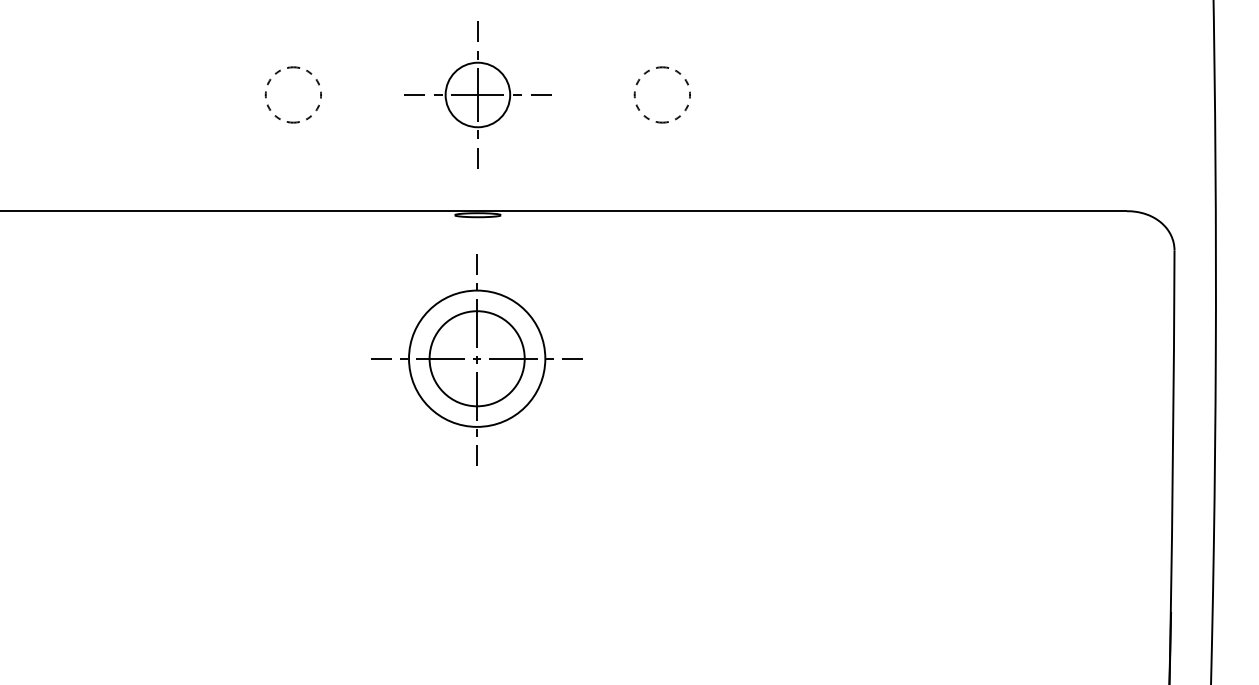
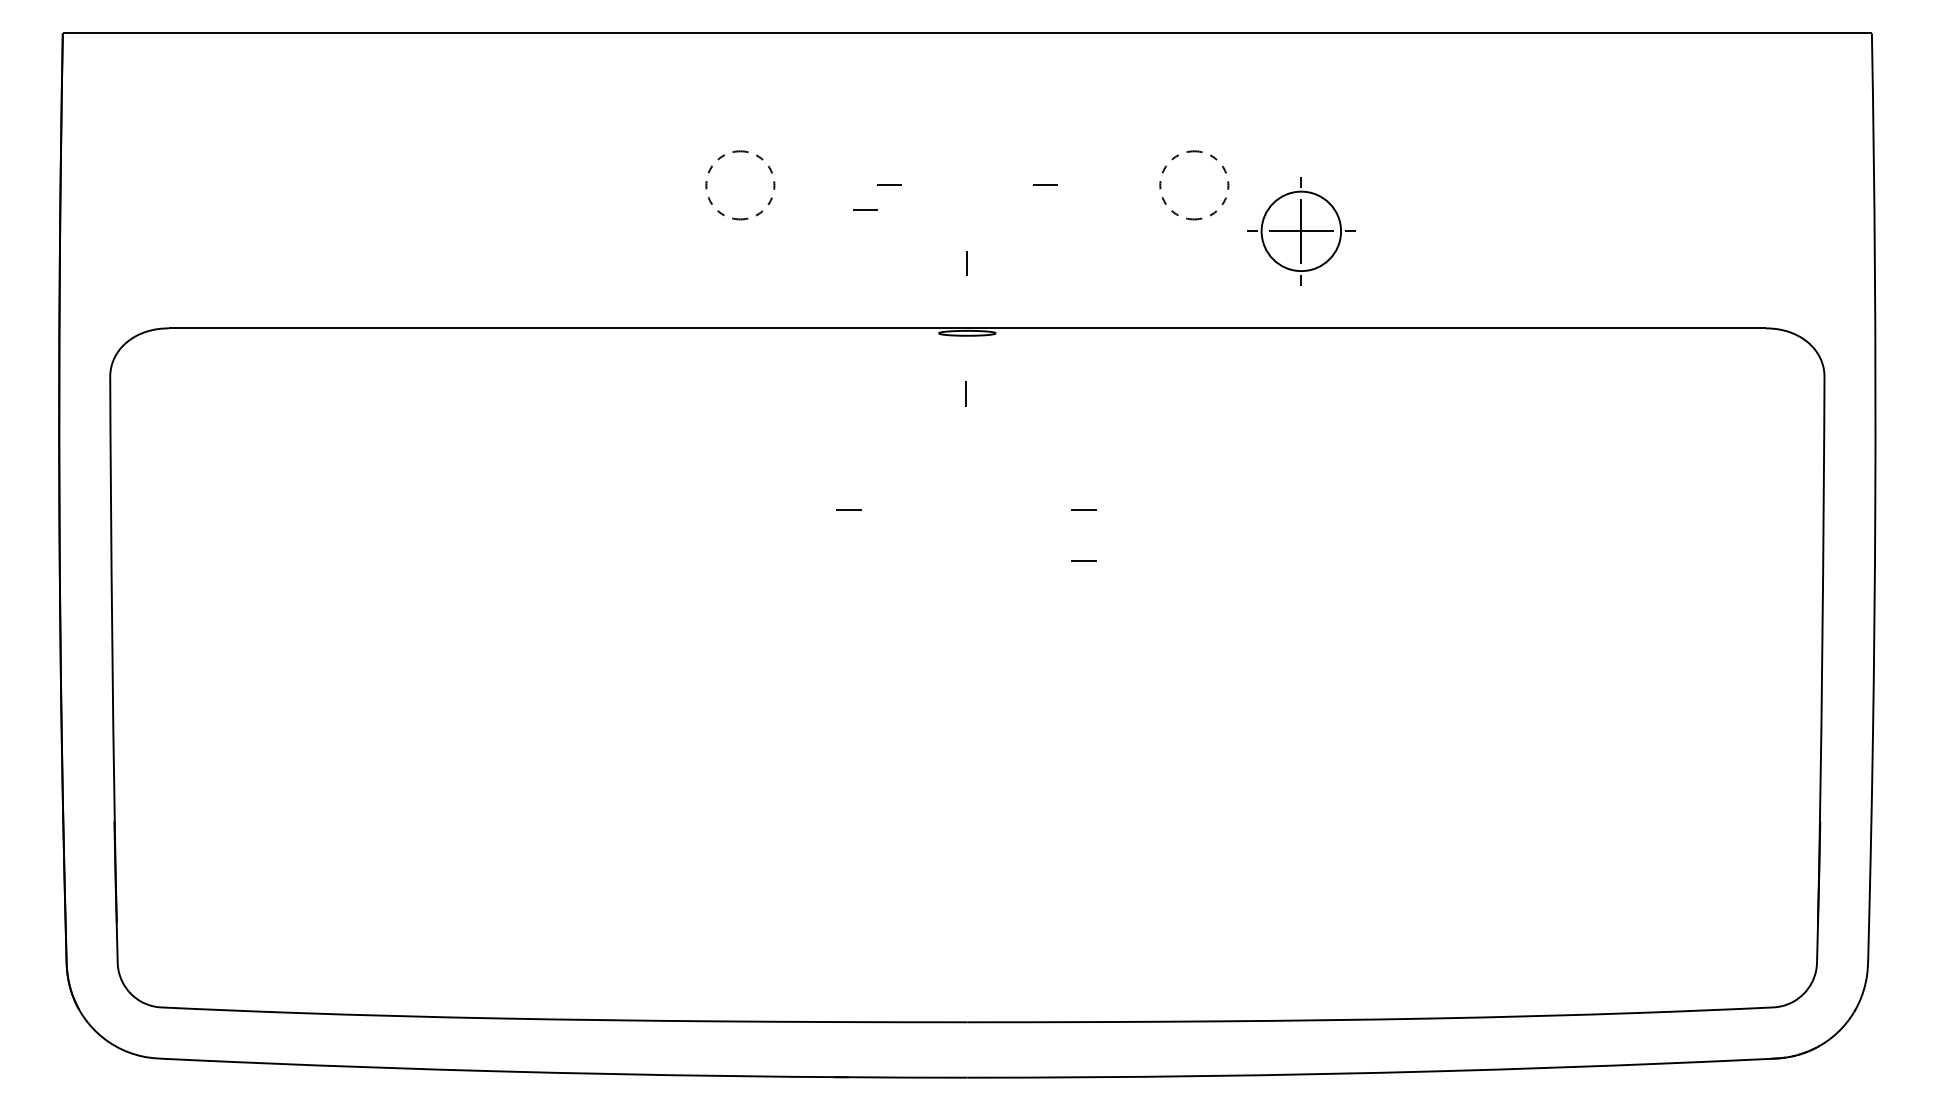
line: (477, 31) -> (966, 107), removed
part: (478, 95) -> (1301, 231), moved
line: (395, 114) -> (865, 209), added
part: (477, 360) -> (966, 511), removed
line: (572, 399) -> (1083, 560), added
line: (476, 455) -> (965, 628), removed

